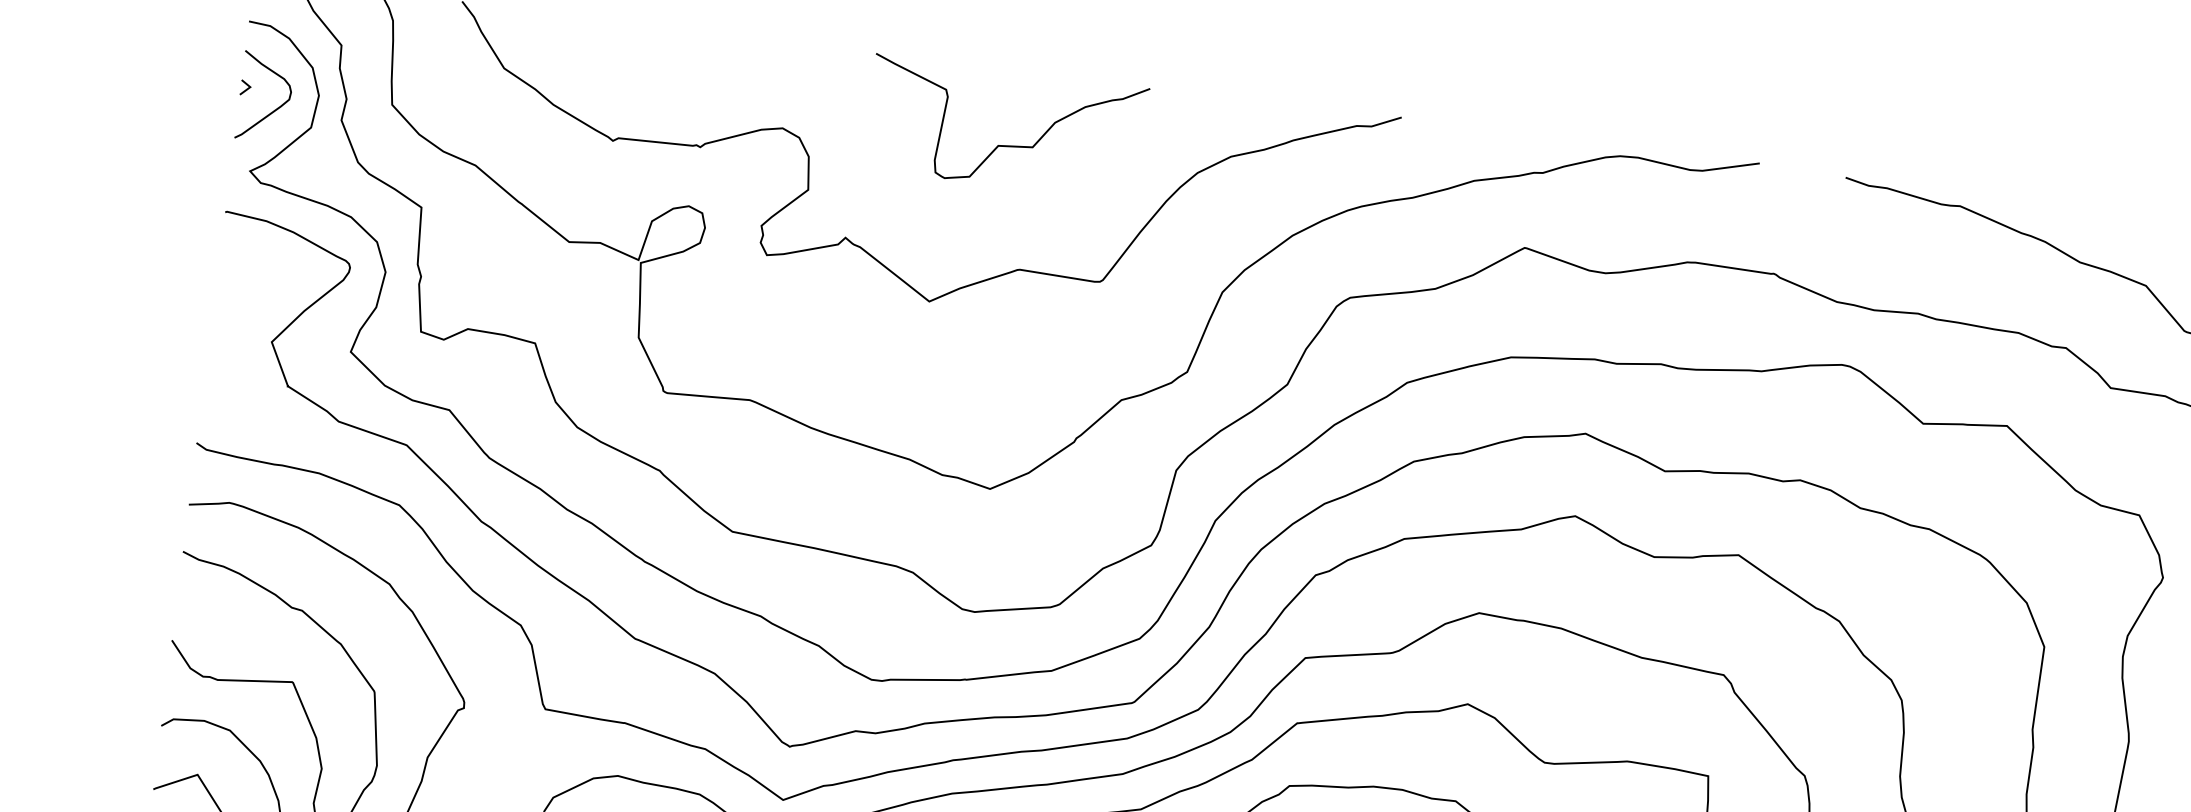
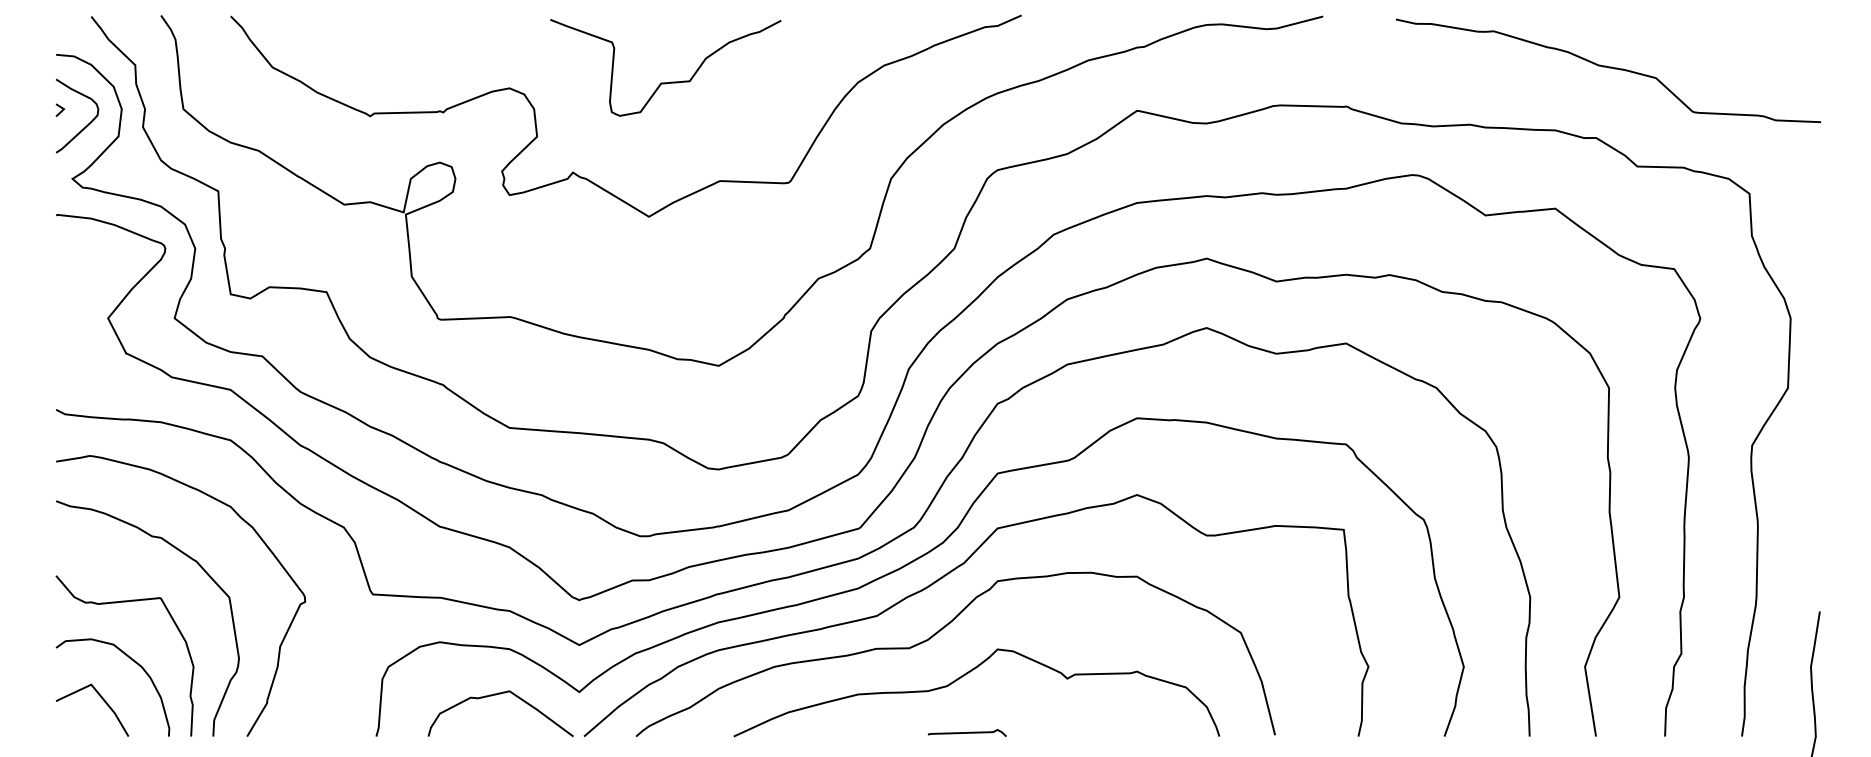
curve: (1009, 144) -> (670, 81), moved

